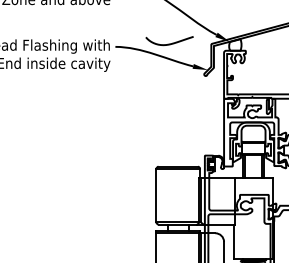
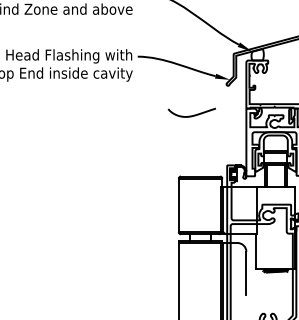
curve: (169, 43) -> (191, 115), moved

